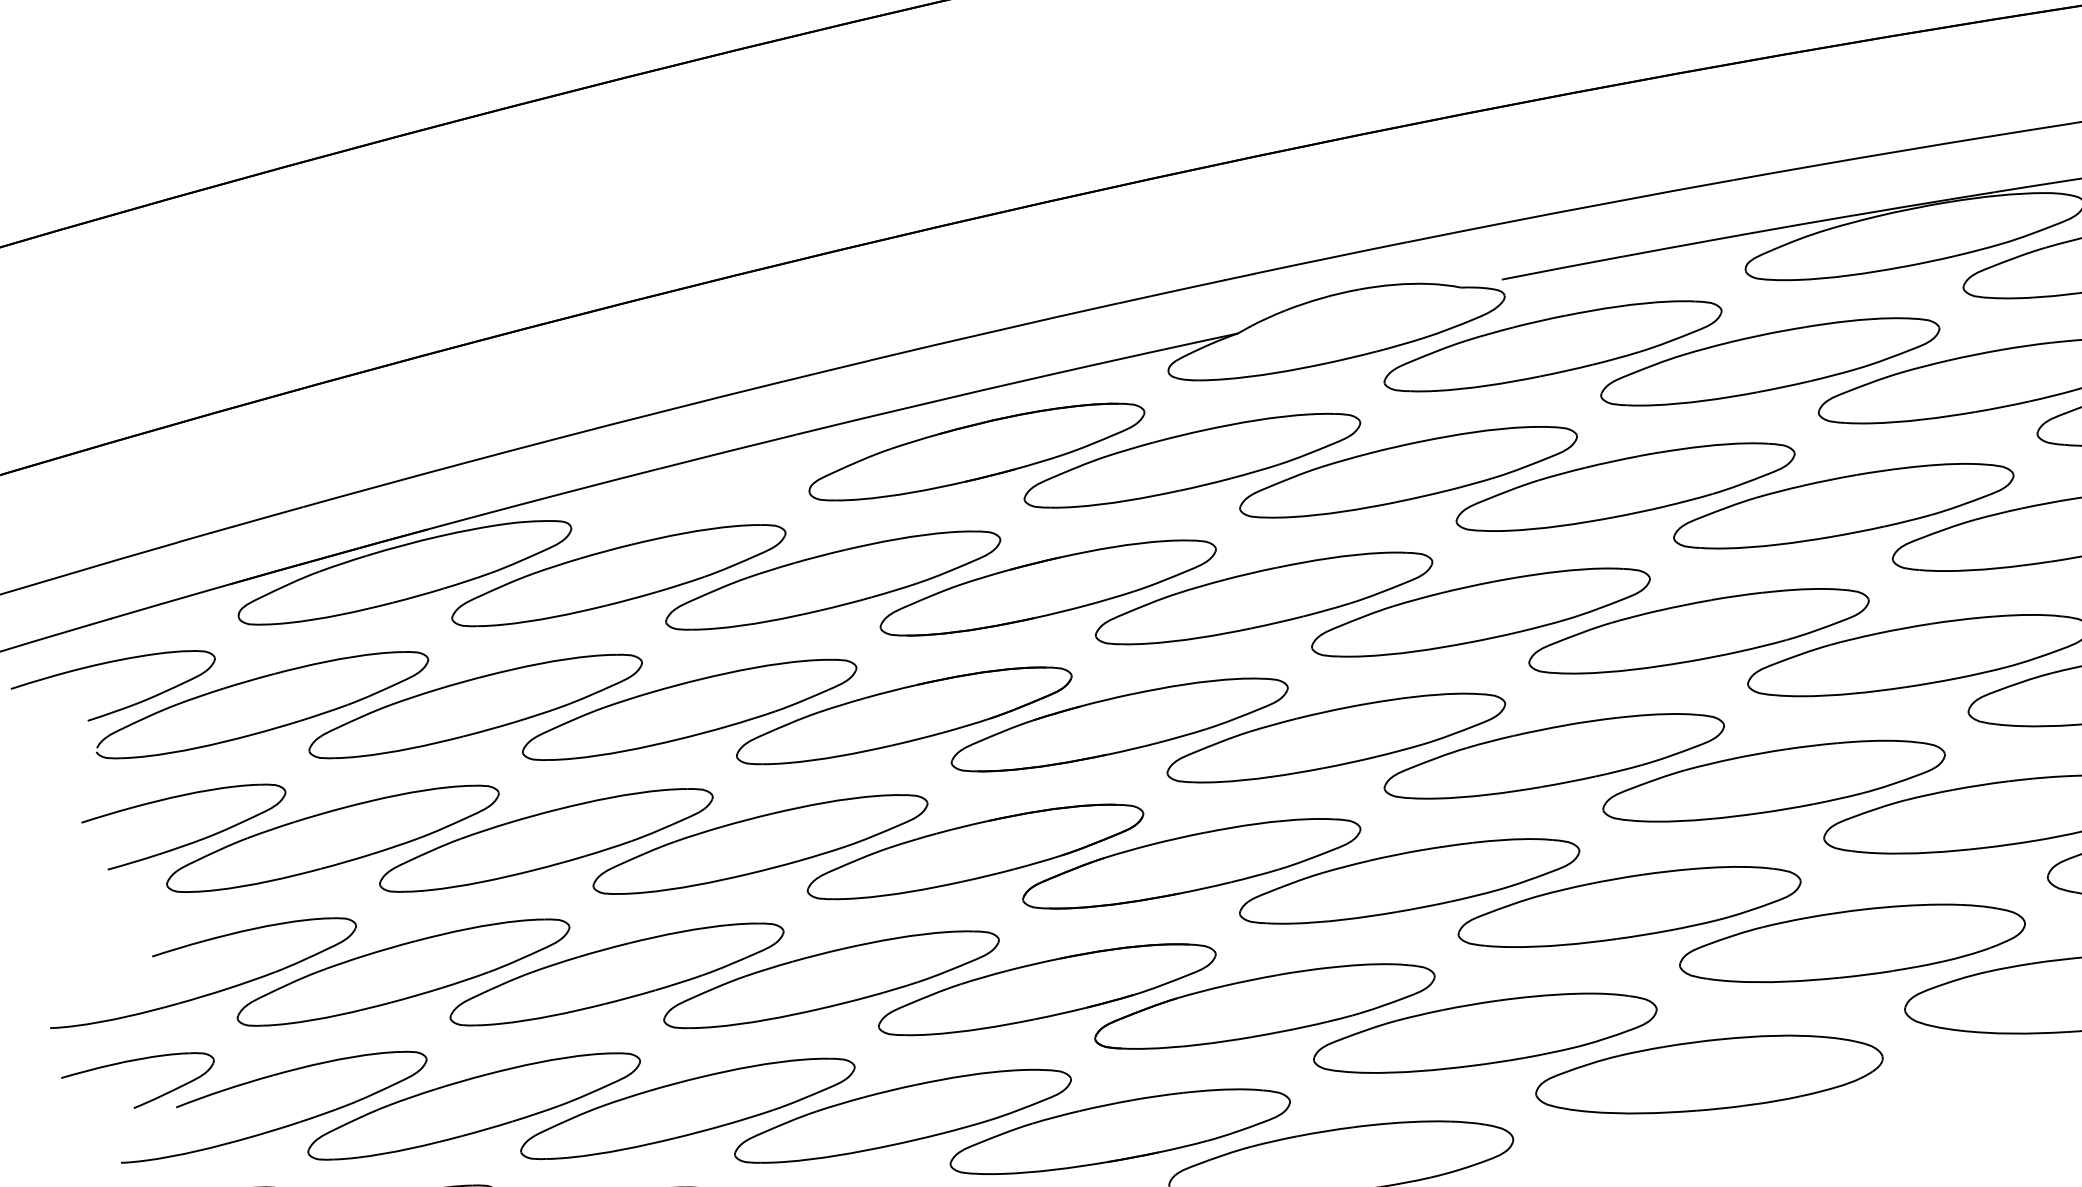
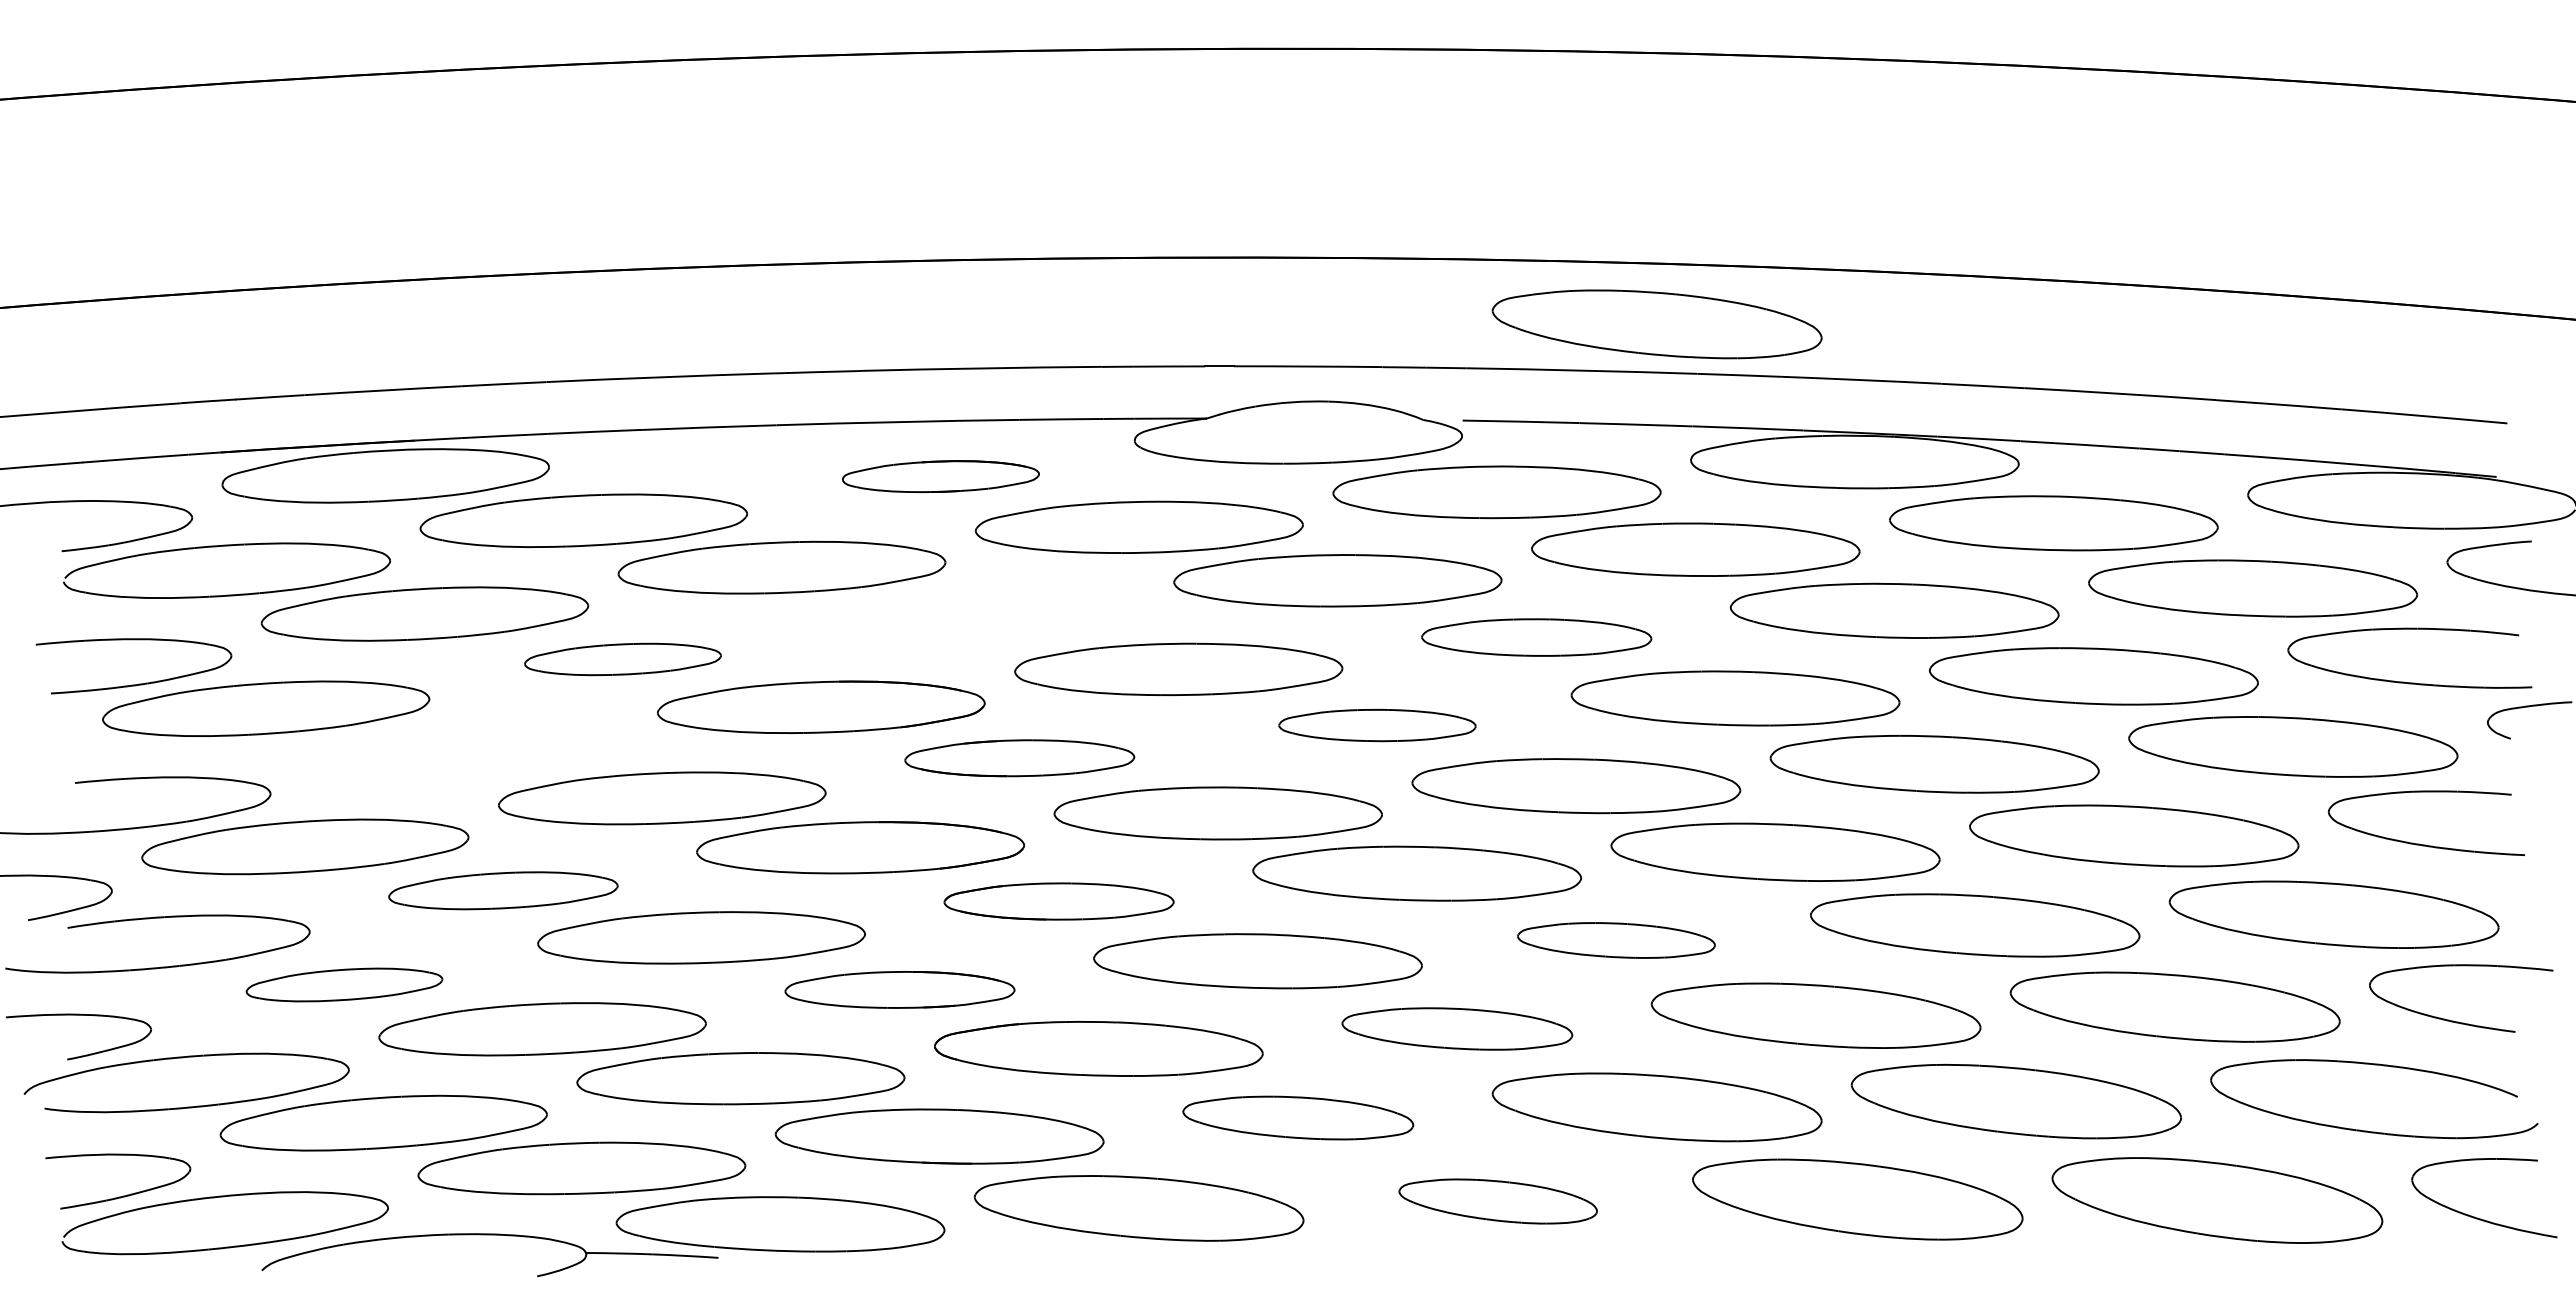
part: (1680, 138) -> (1656, 324), added
part: (976, 451) -> (940, 476), size x0.6
part: (1625, 486) -> (1536, 637), size x0.7
part: (1047, 587) -> (979, 616), removed
part: (1480, 612) -> (1377, 725), size x0.6
part: (688, 709) -> (622, 659), size x0.6
part: (1119, 723) -> (1019, 757), size x0.7
part: (1774, 781) -> (1616, 940), size x0.6
part: (546, 838) -> (464, 751), removed
part: (1190, 863) -> (1058, 901), size x0.7
part: (1629, 906) -> (1457, 1028), size x0.7
part: (616, 973) -> (503, 890), size x0.7
part: (1046, 988) -> (899, 989), size x0.7
part: (1485, 1033) -> (1298, 1117), size x0.7
part: (1708, 1076) -> (1497, 1201), size x0.6
part: (473, 1105) -> (344, 984), size x0.6

